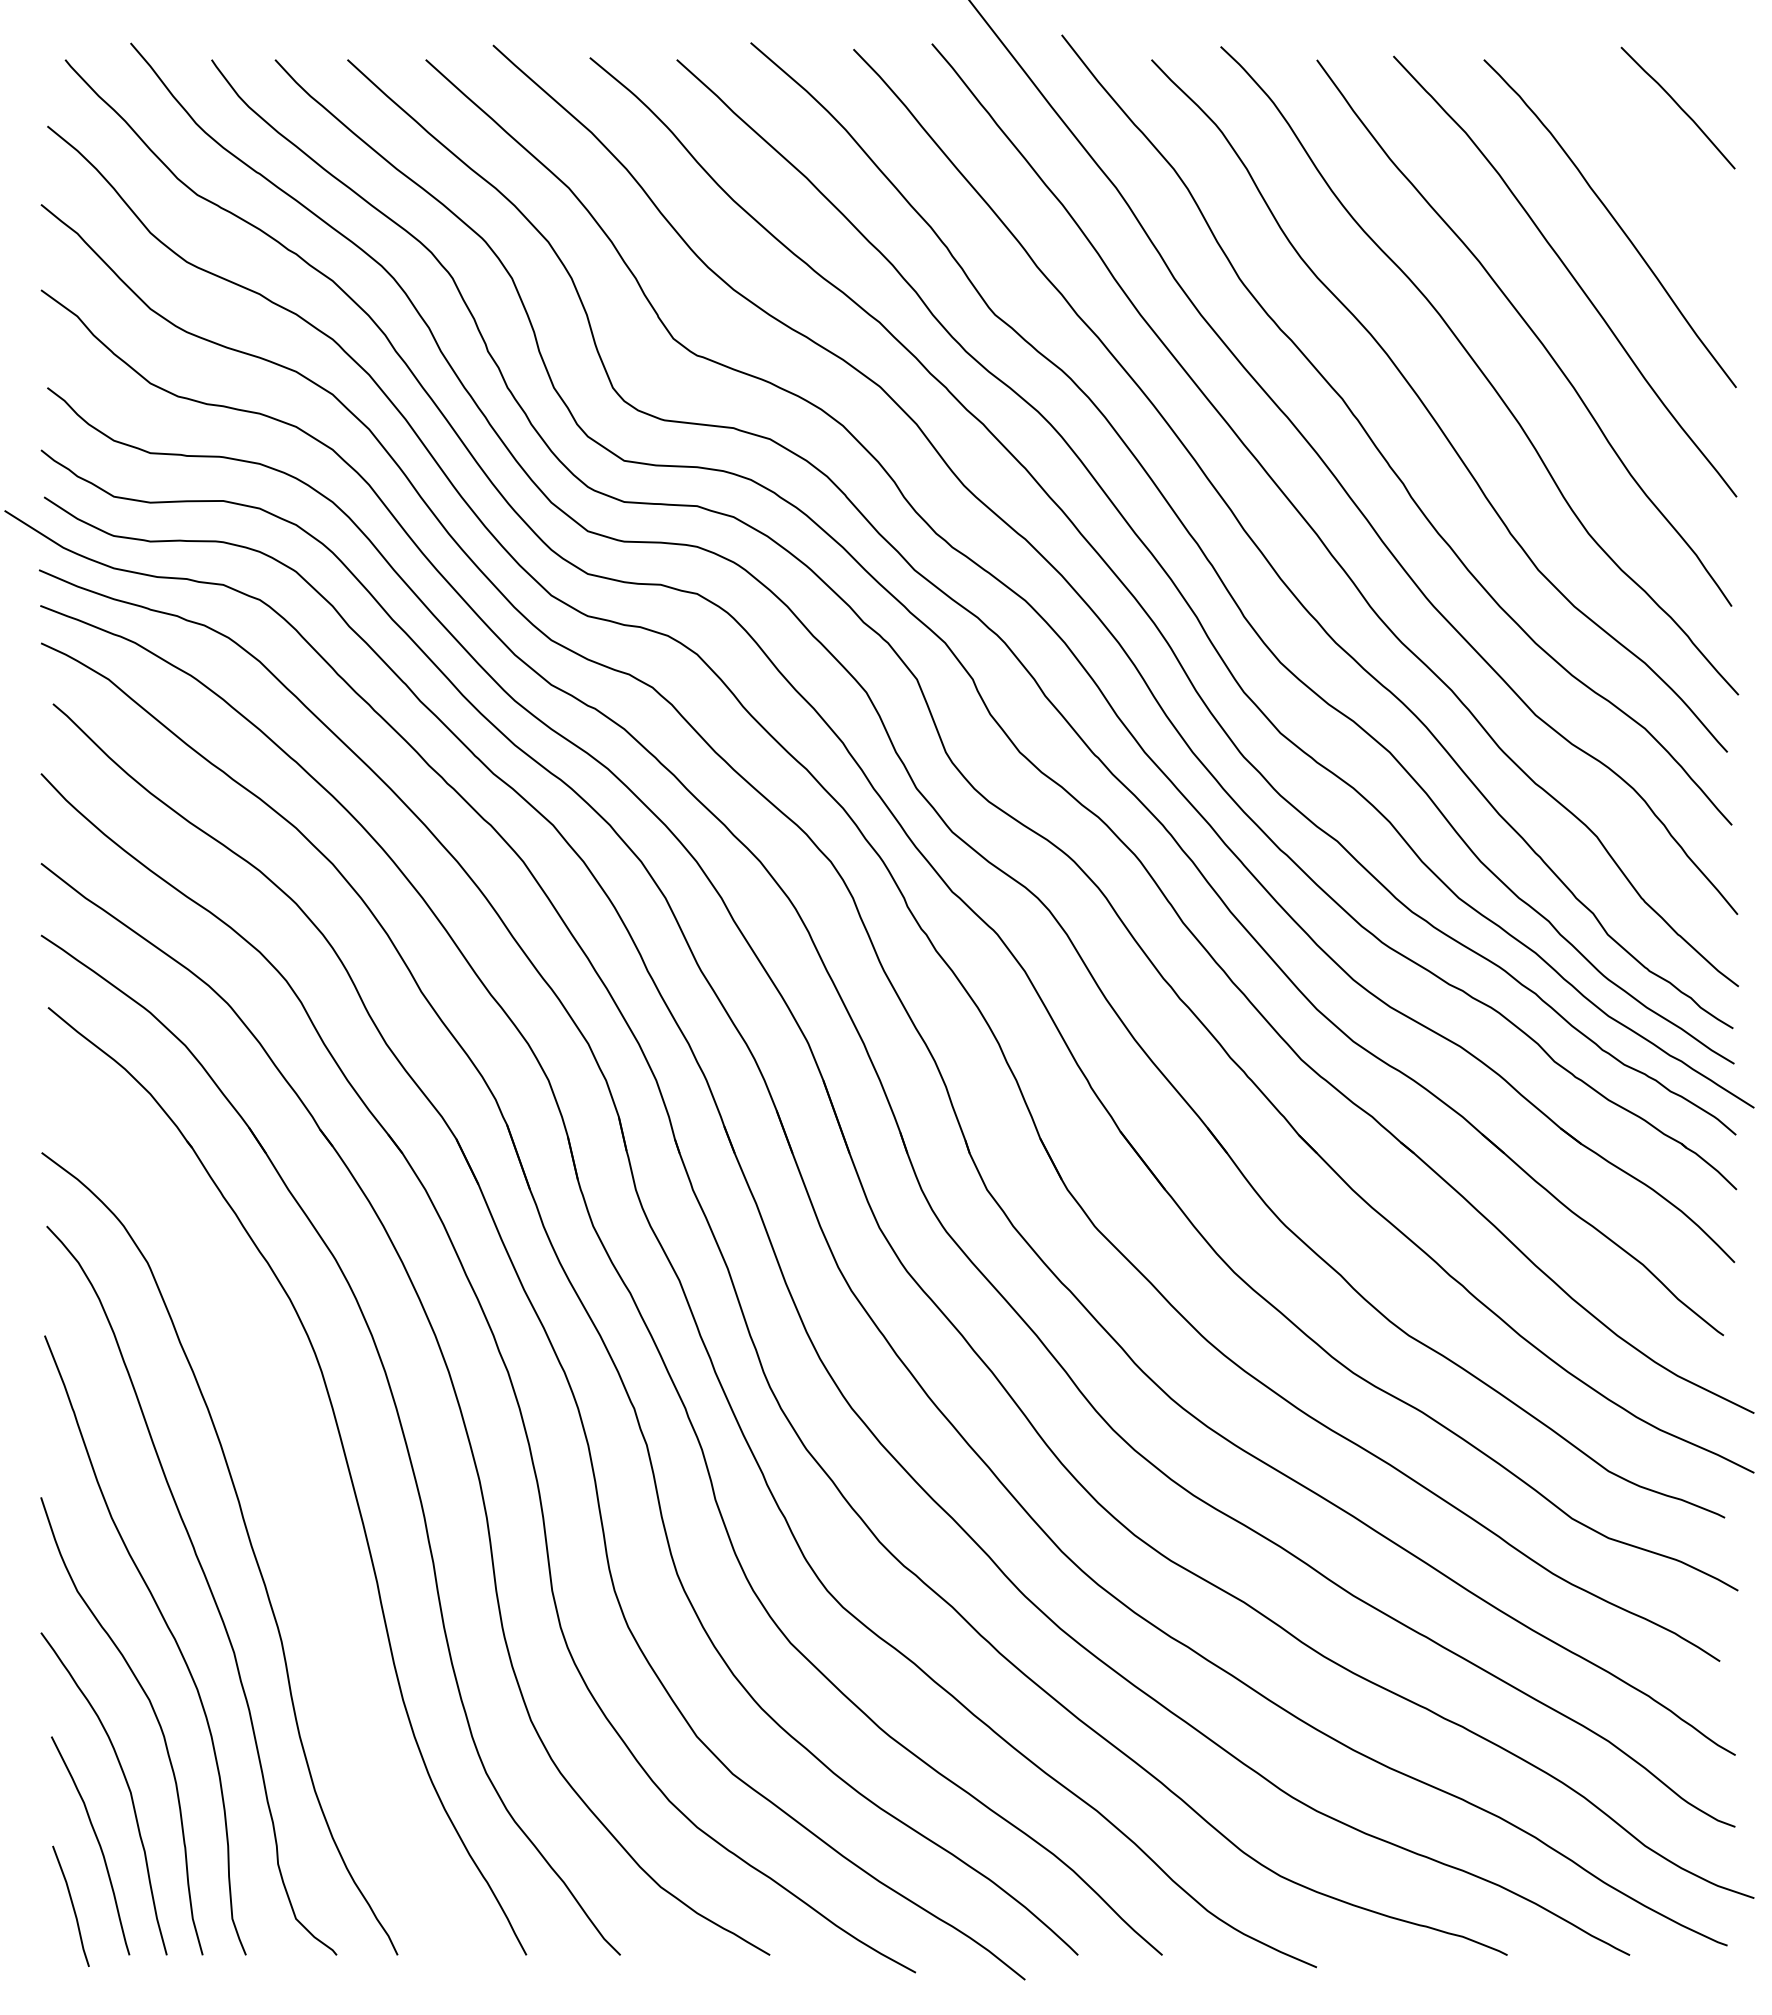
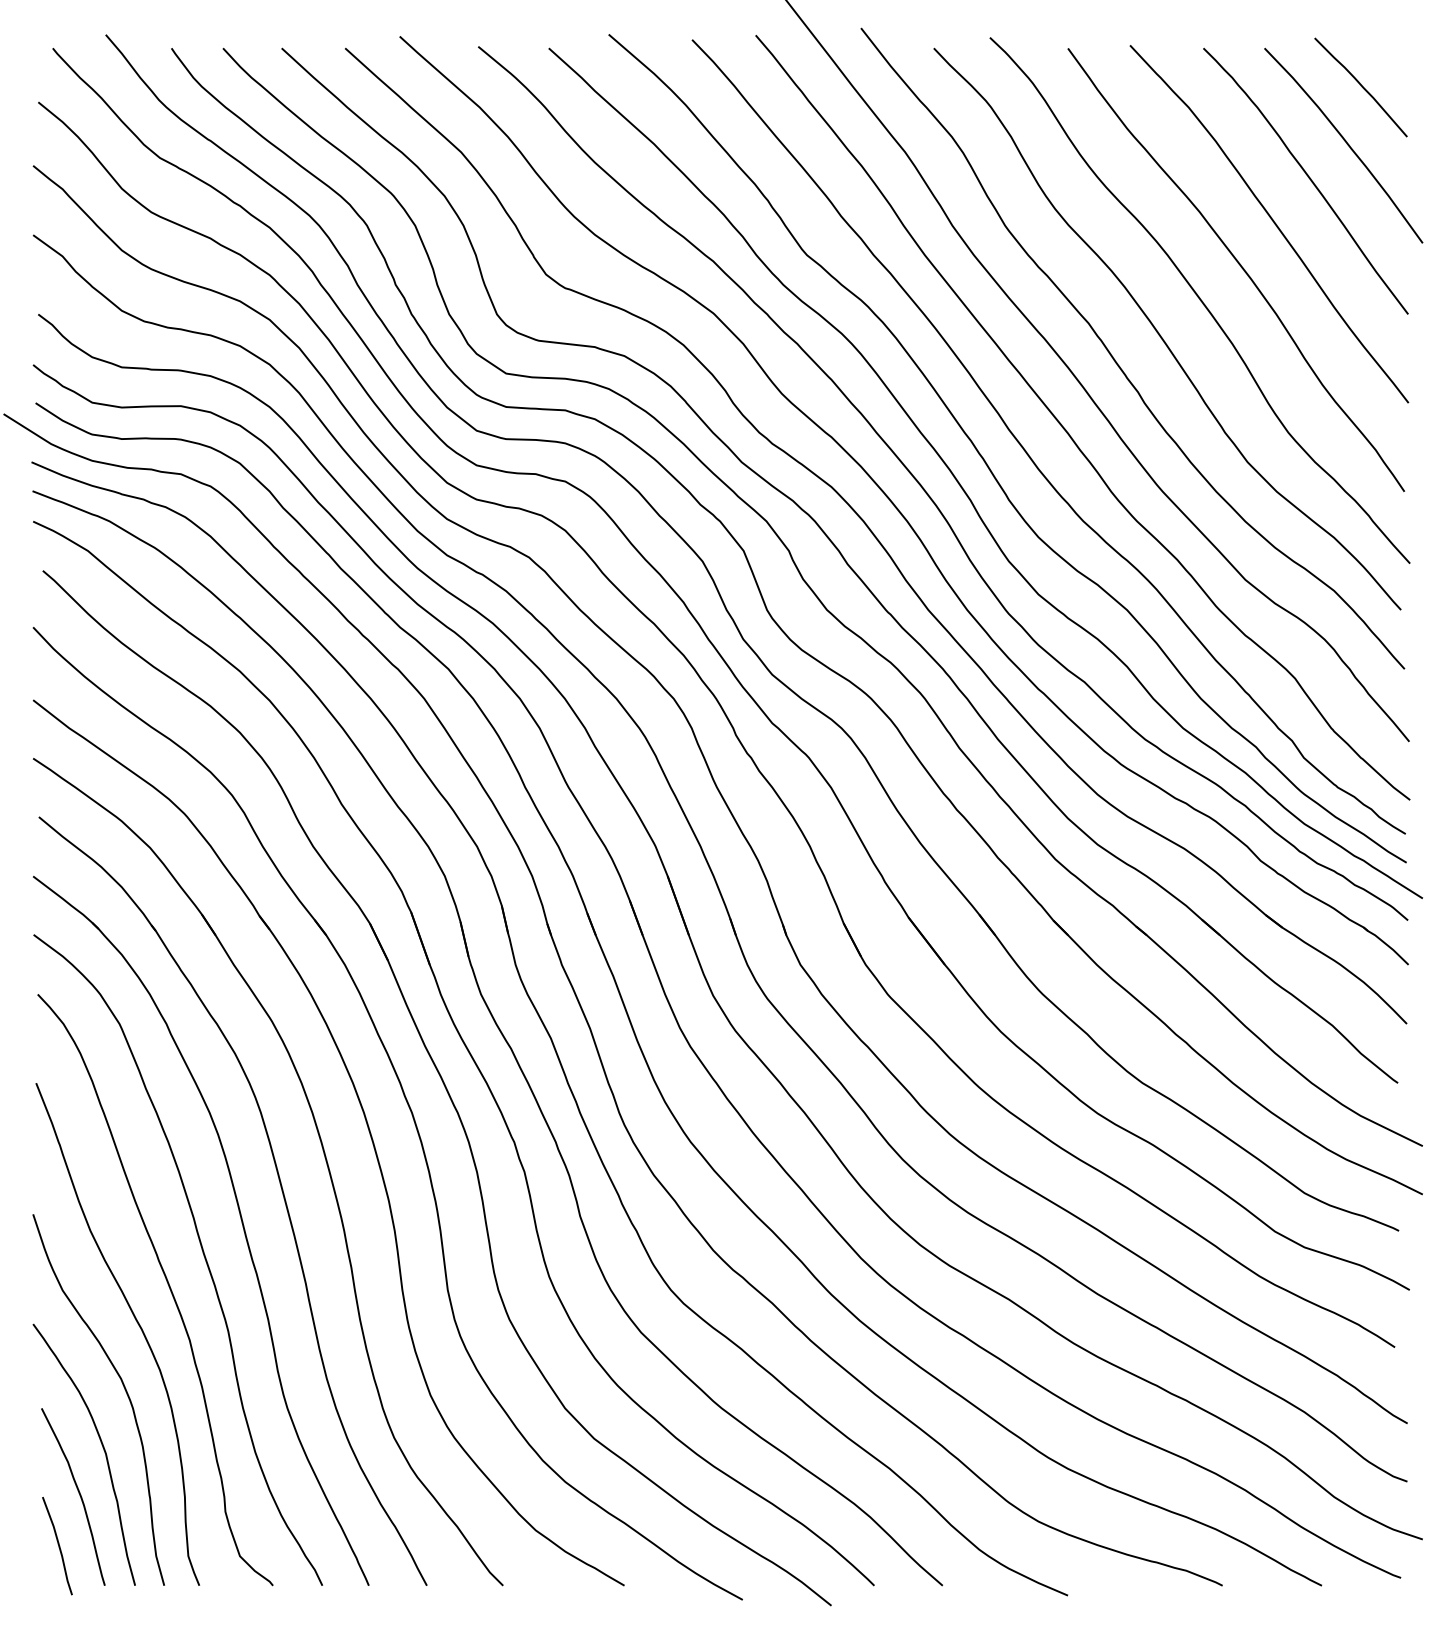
curve: (1659, 176) -> (1345, 142), added
part: (297, 1505) -> (241, 1220), added

